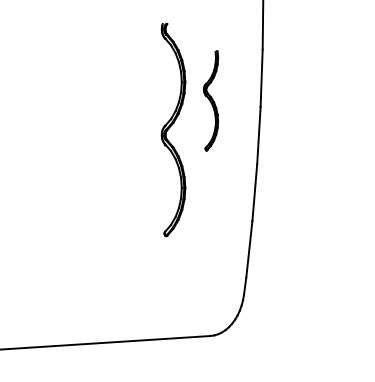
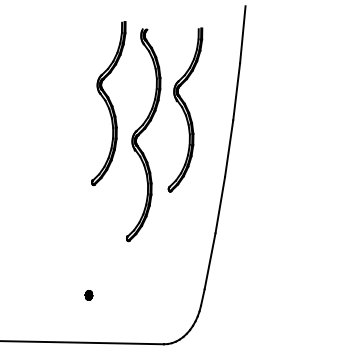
part: (133, 100) -> (107, 103), added
part: (210, 100) -> (183, 109), size x1.67
part: (131, 293) -> (88, 295), added

